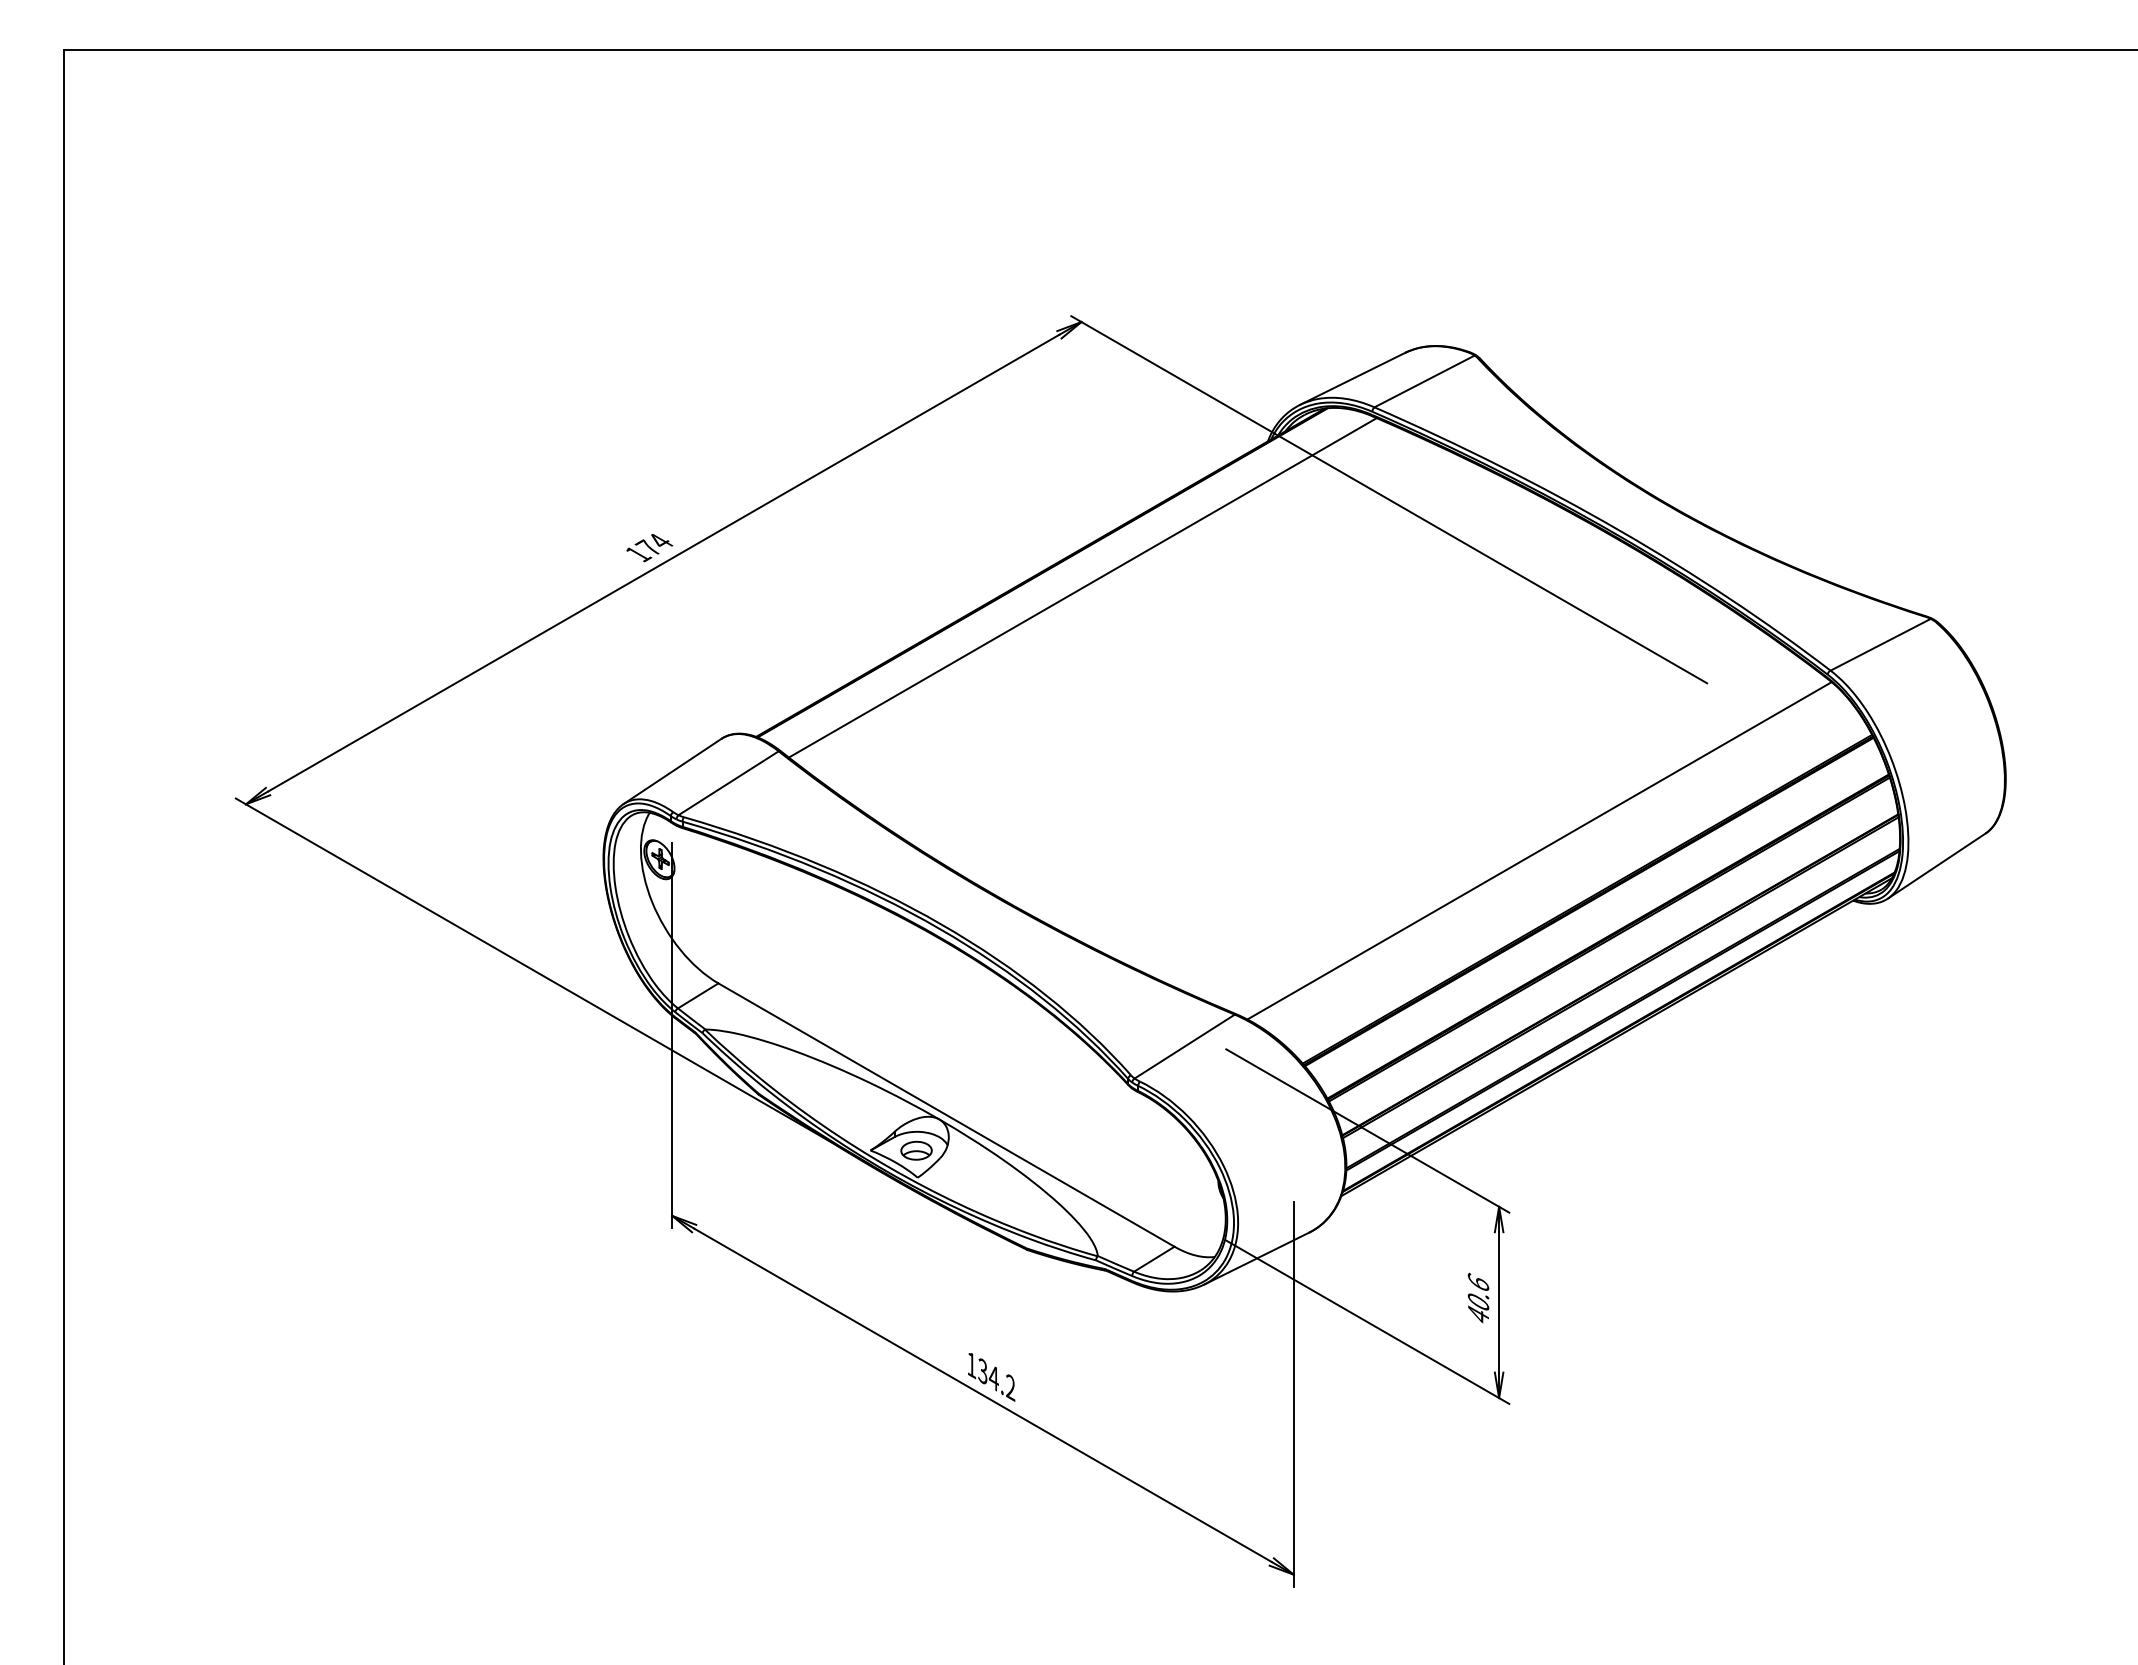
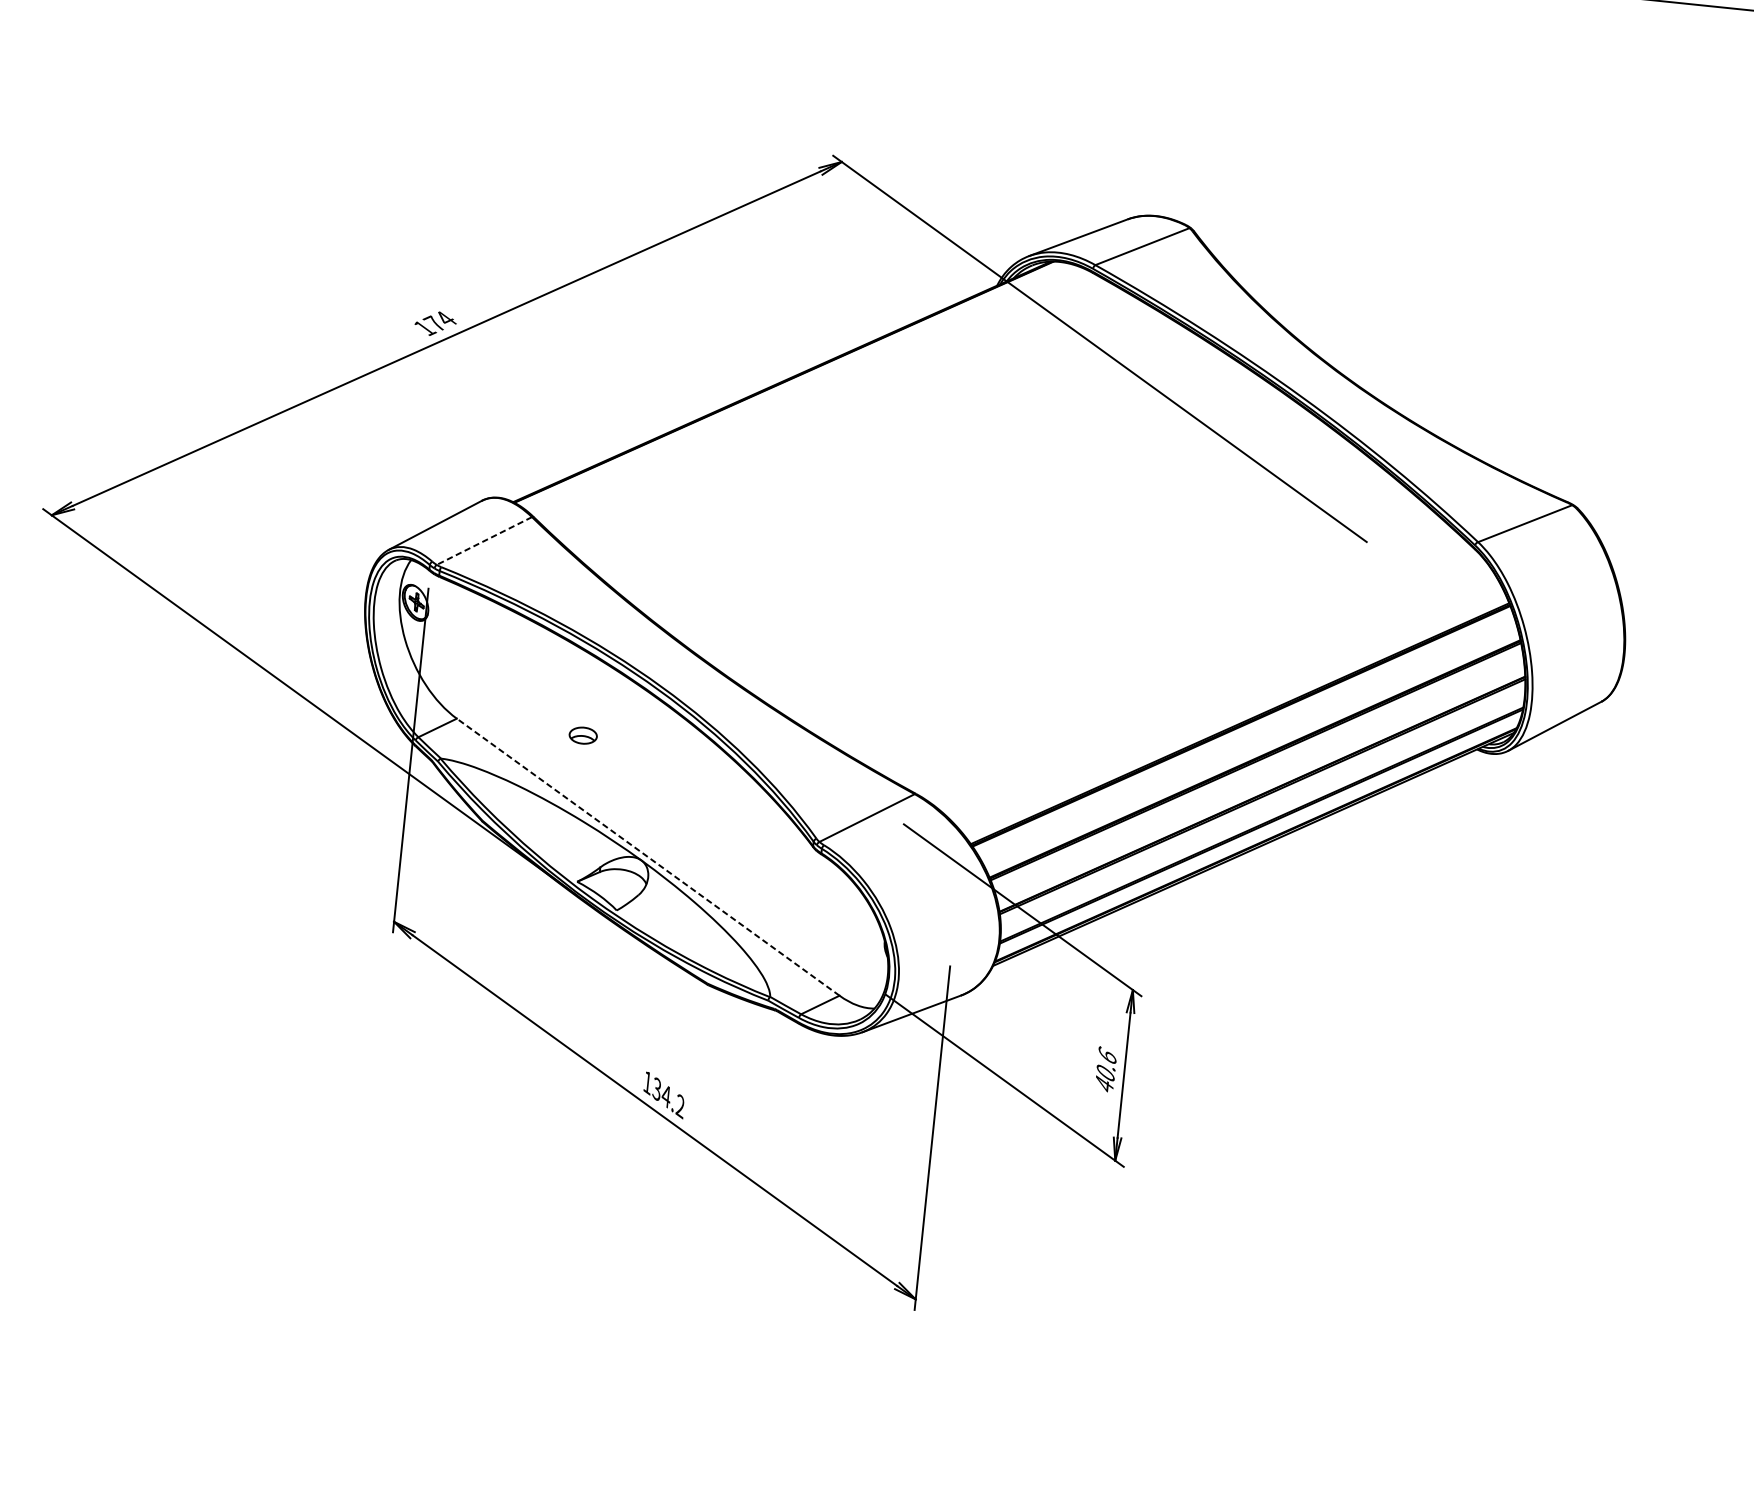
line: (1082, 587) -> (818, 398), removed
line: (728, 783) -> (484, 541), solid -> dashed
line: (1539, 850) -> (1201, 675), removed
line: (946, 1114) -> (648, 856), solid -> dashed
part: (916, 1150) -> (583, 735), moved

